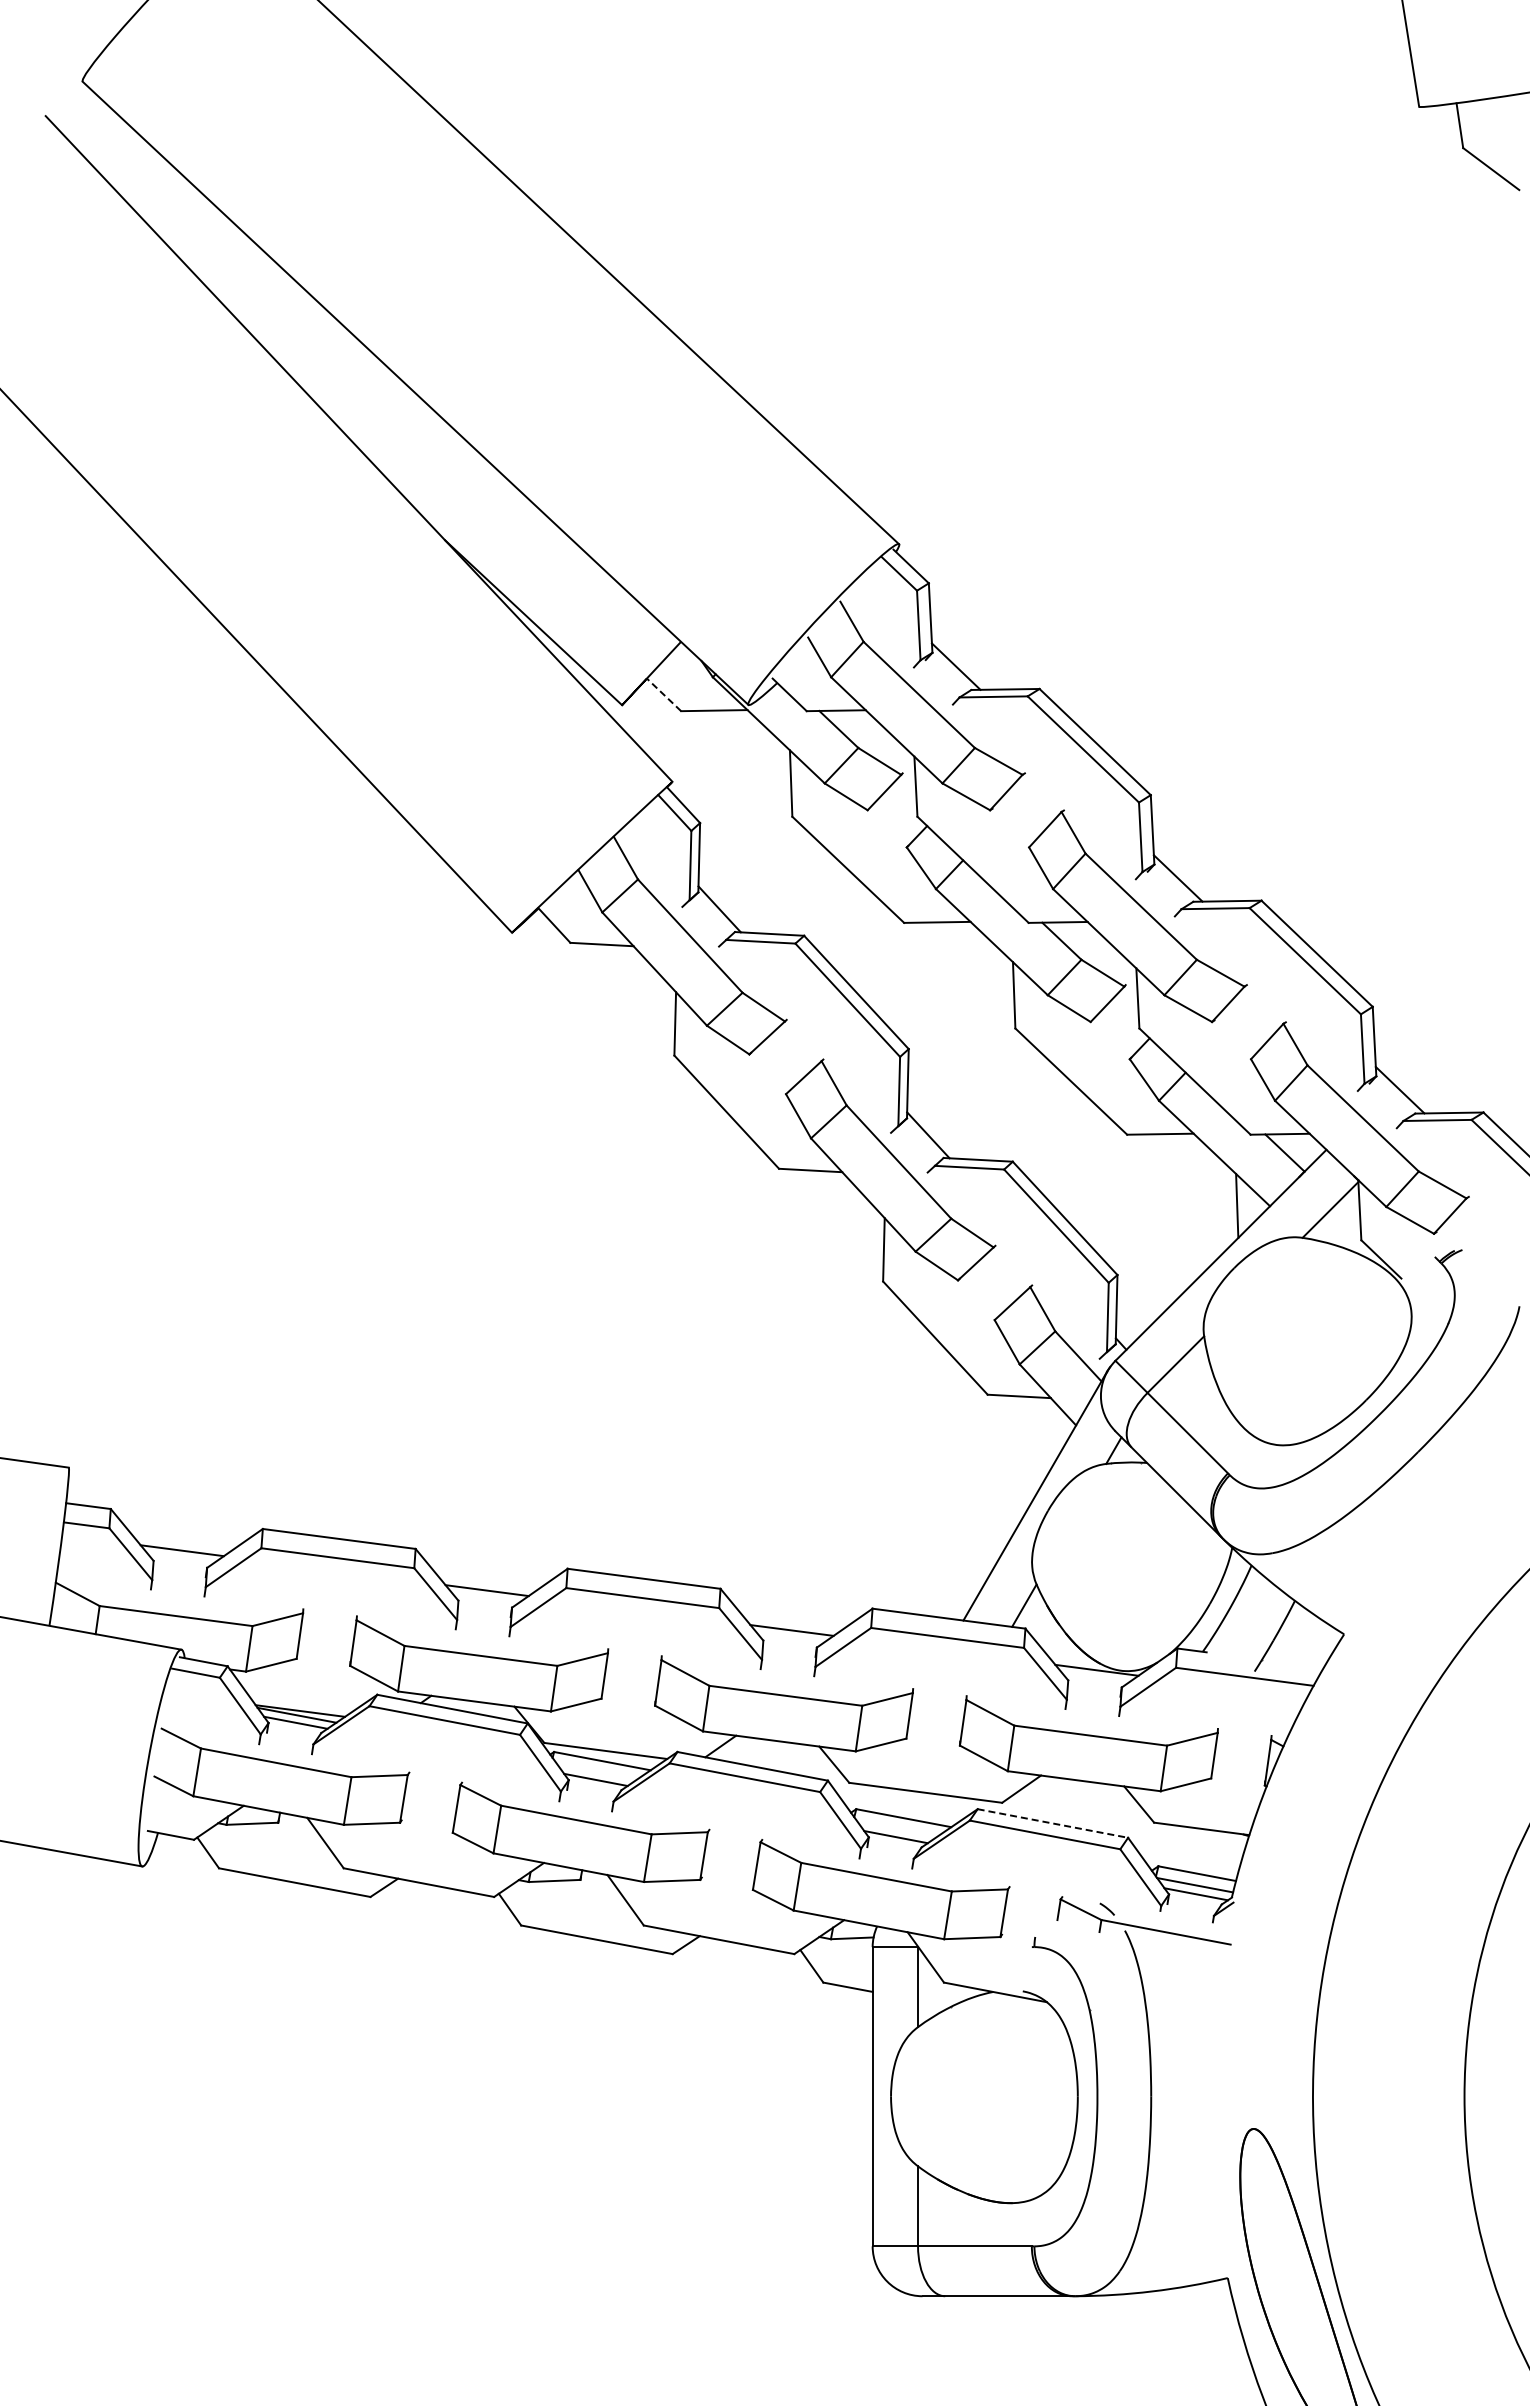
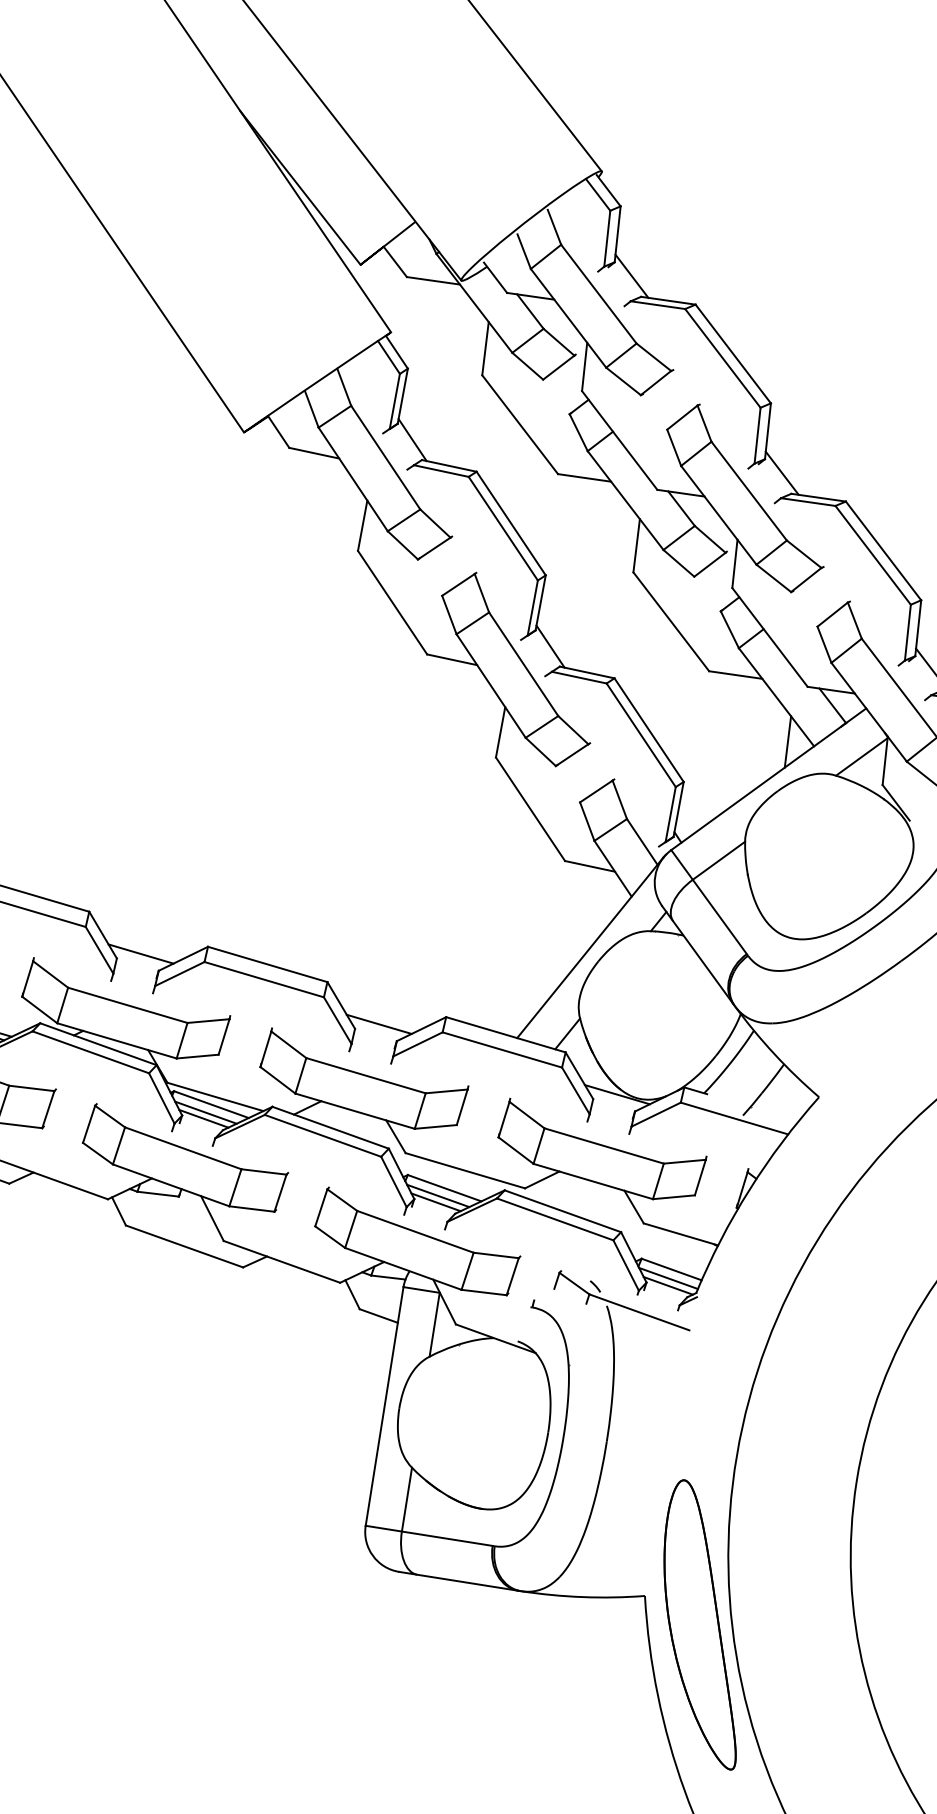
line: (664, 694) -> (395, 261), dashed -> solid
line: (597, 1771) -> (206, 1112), added
line: (1052, 1823) -> (562, 1211), dashed -> solid
line: (897, 1828) -> (438, 1195), added

